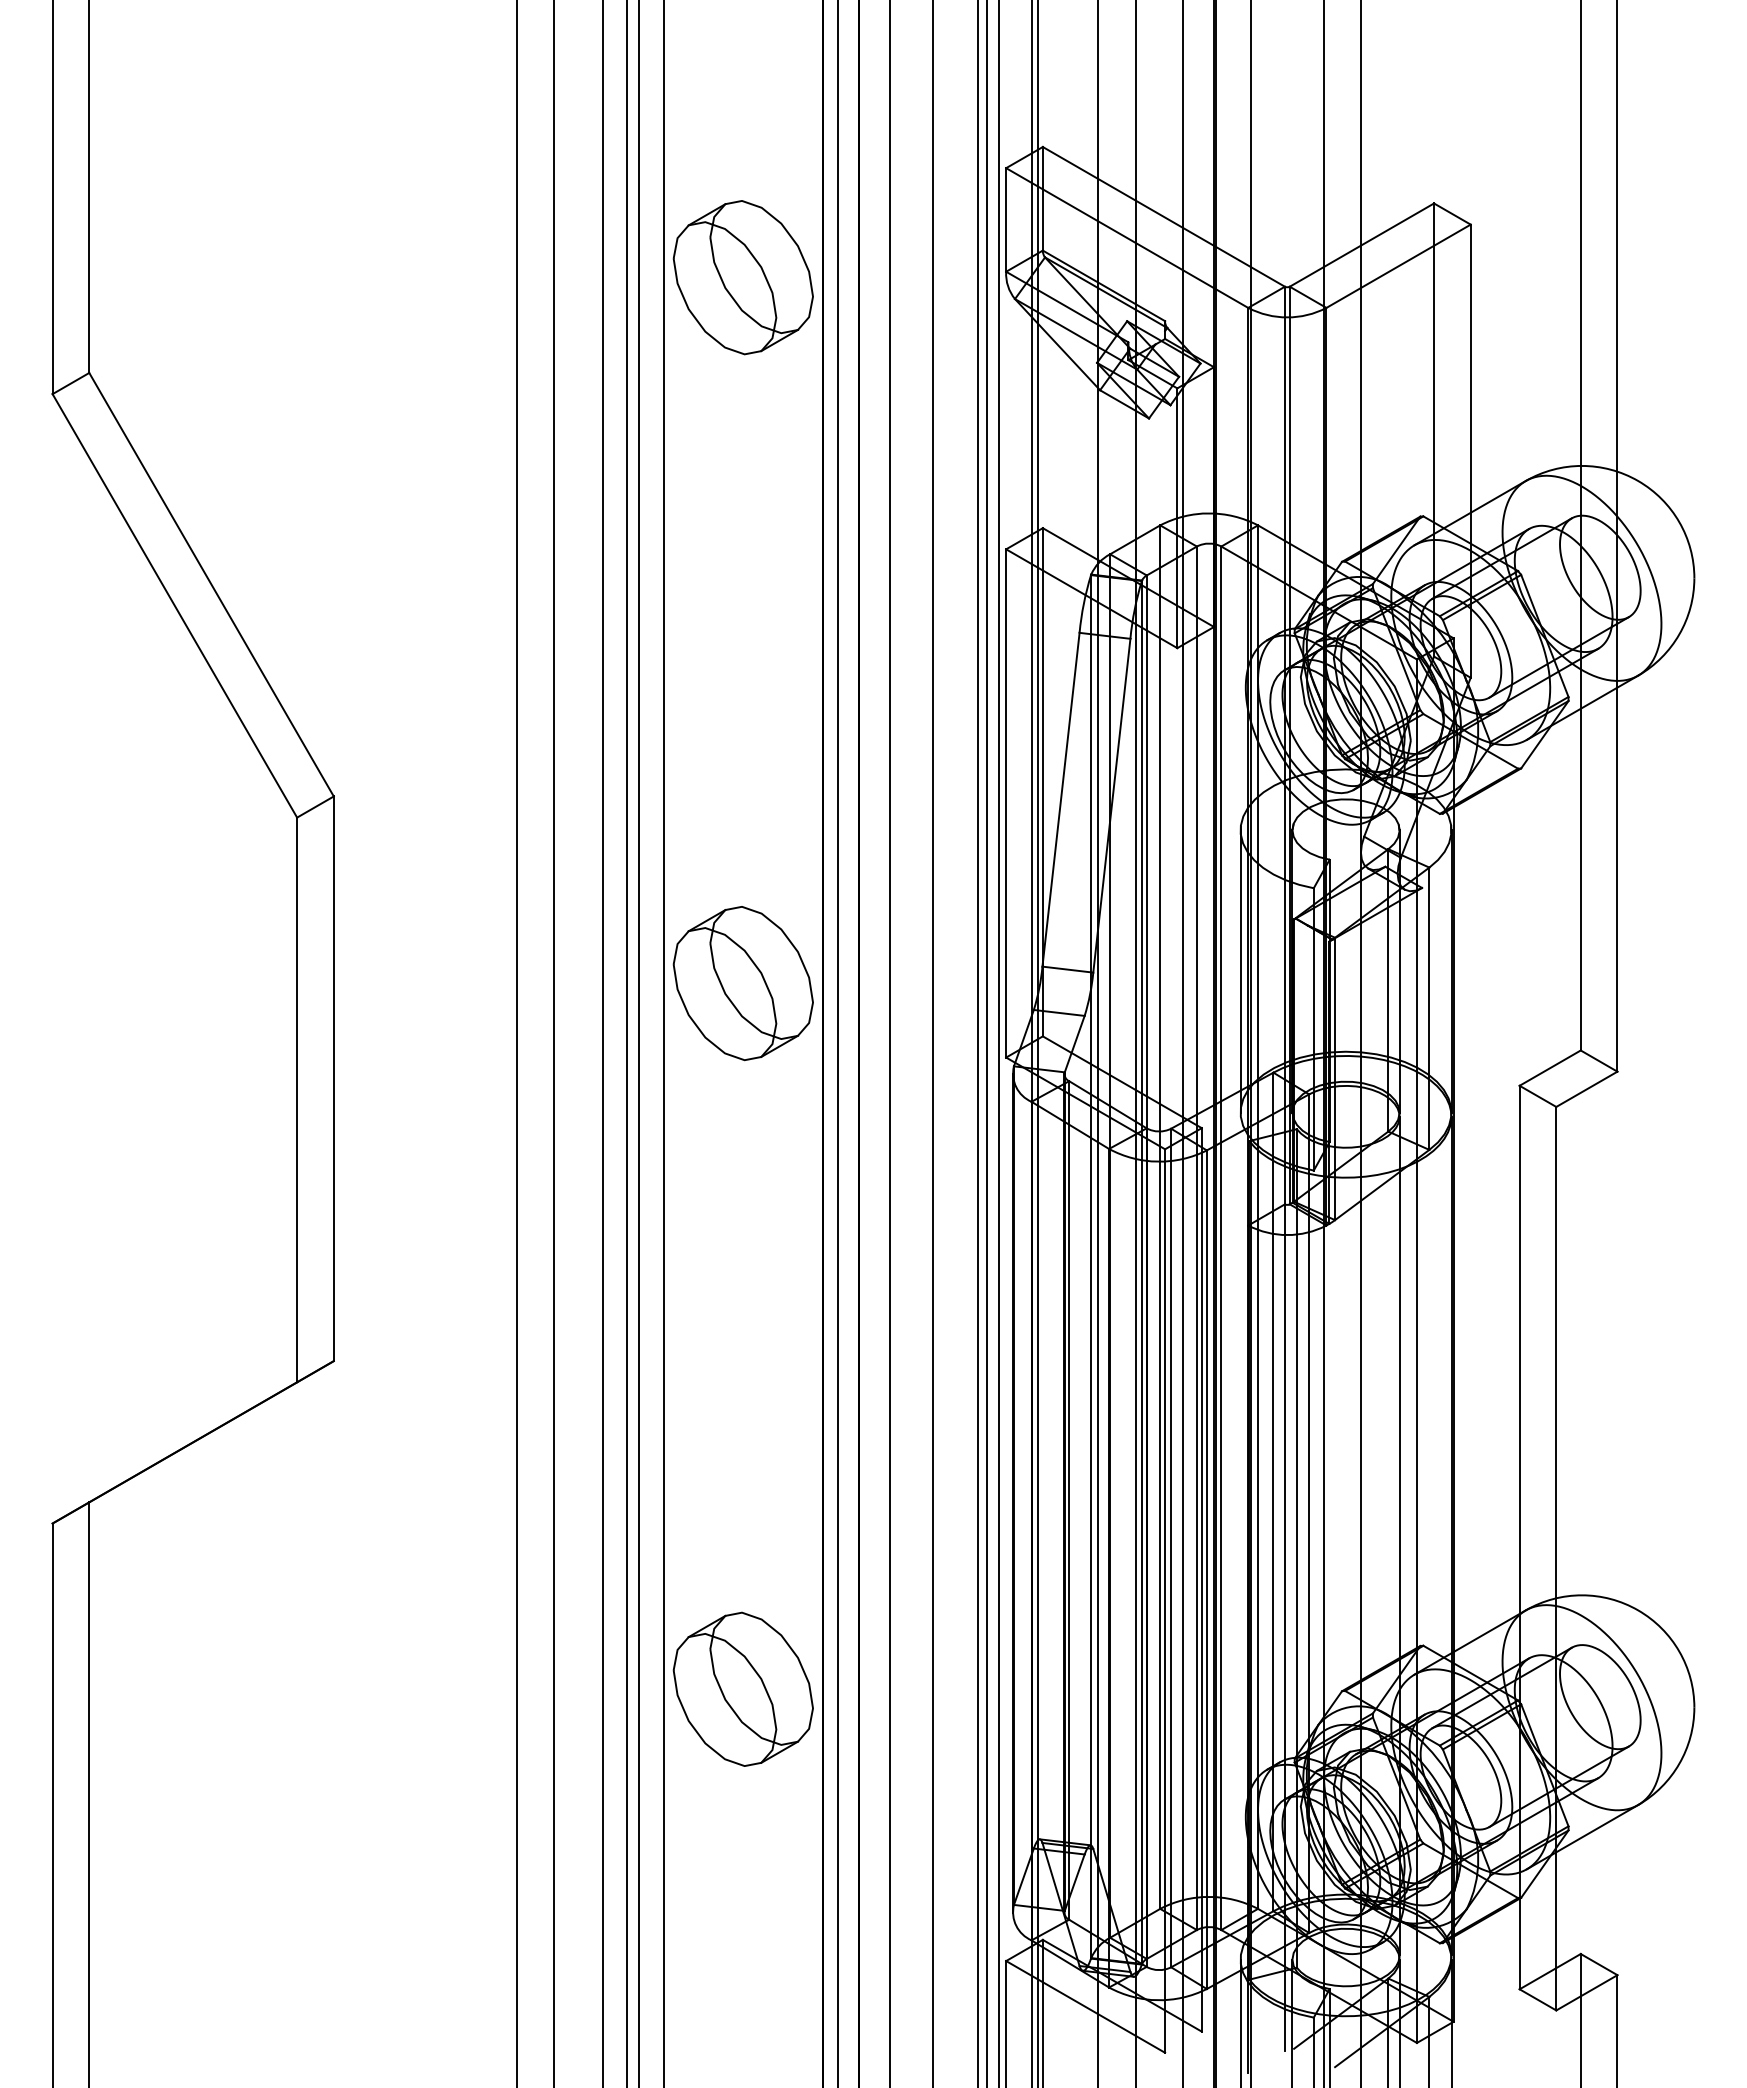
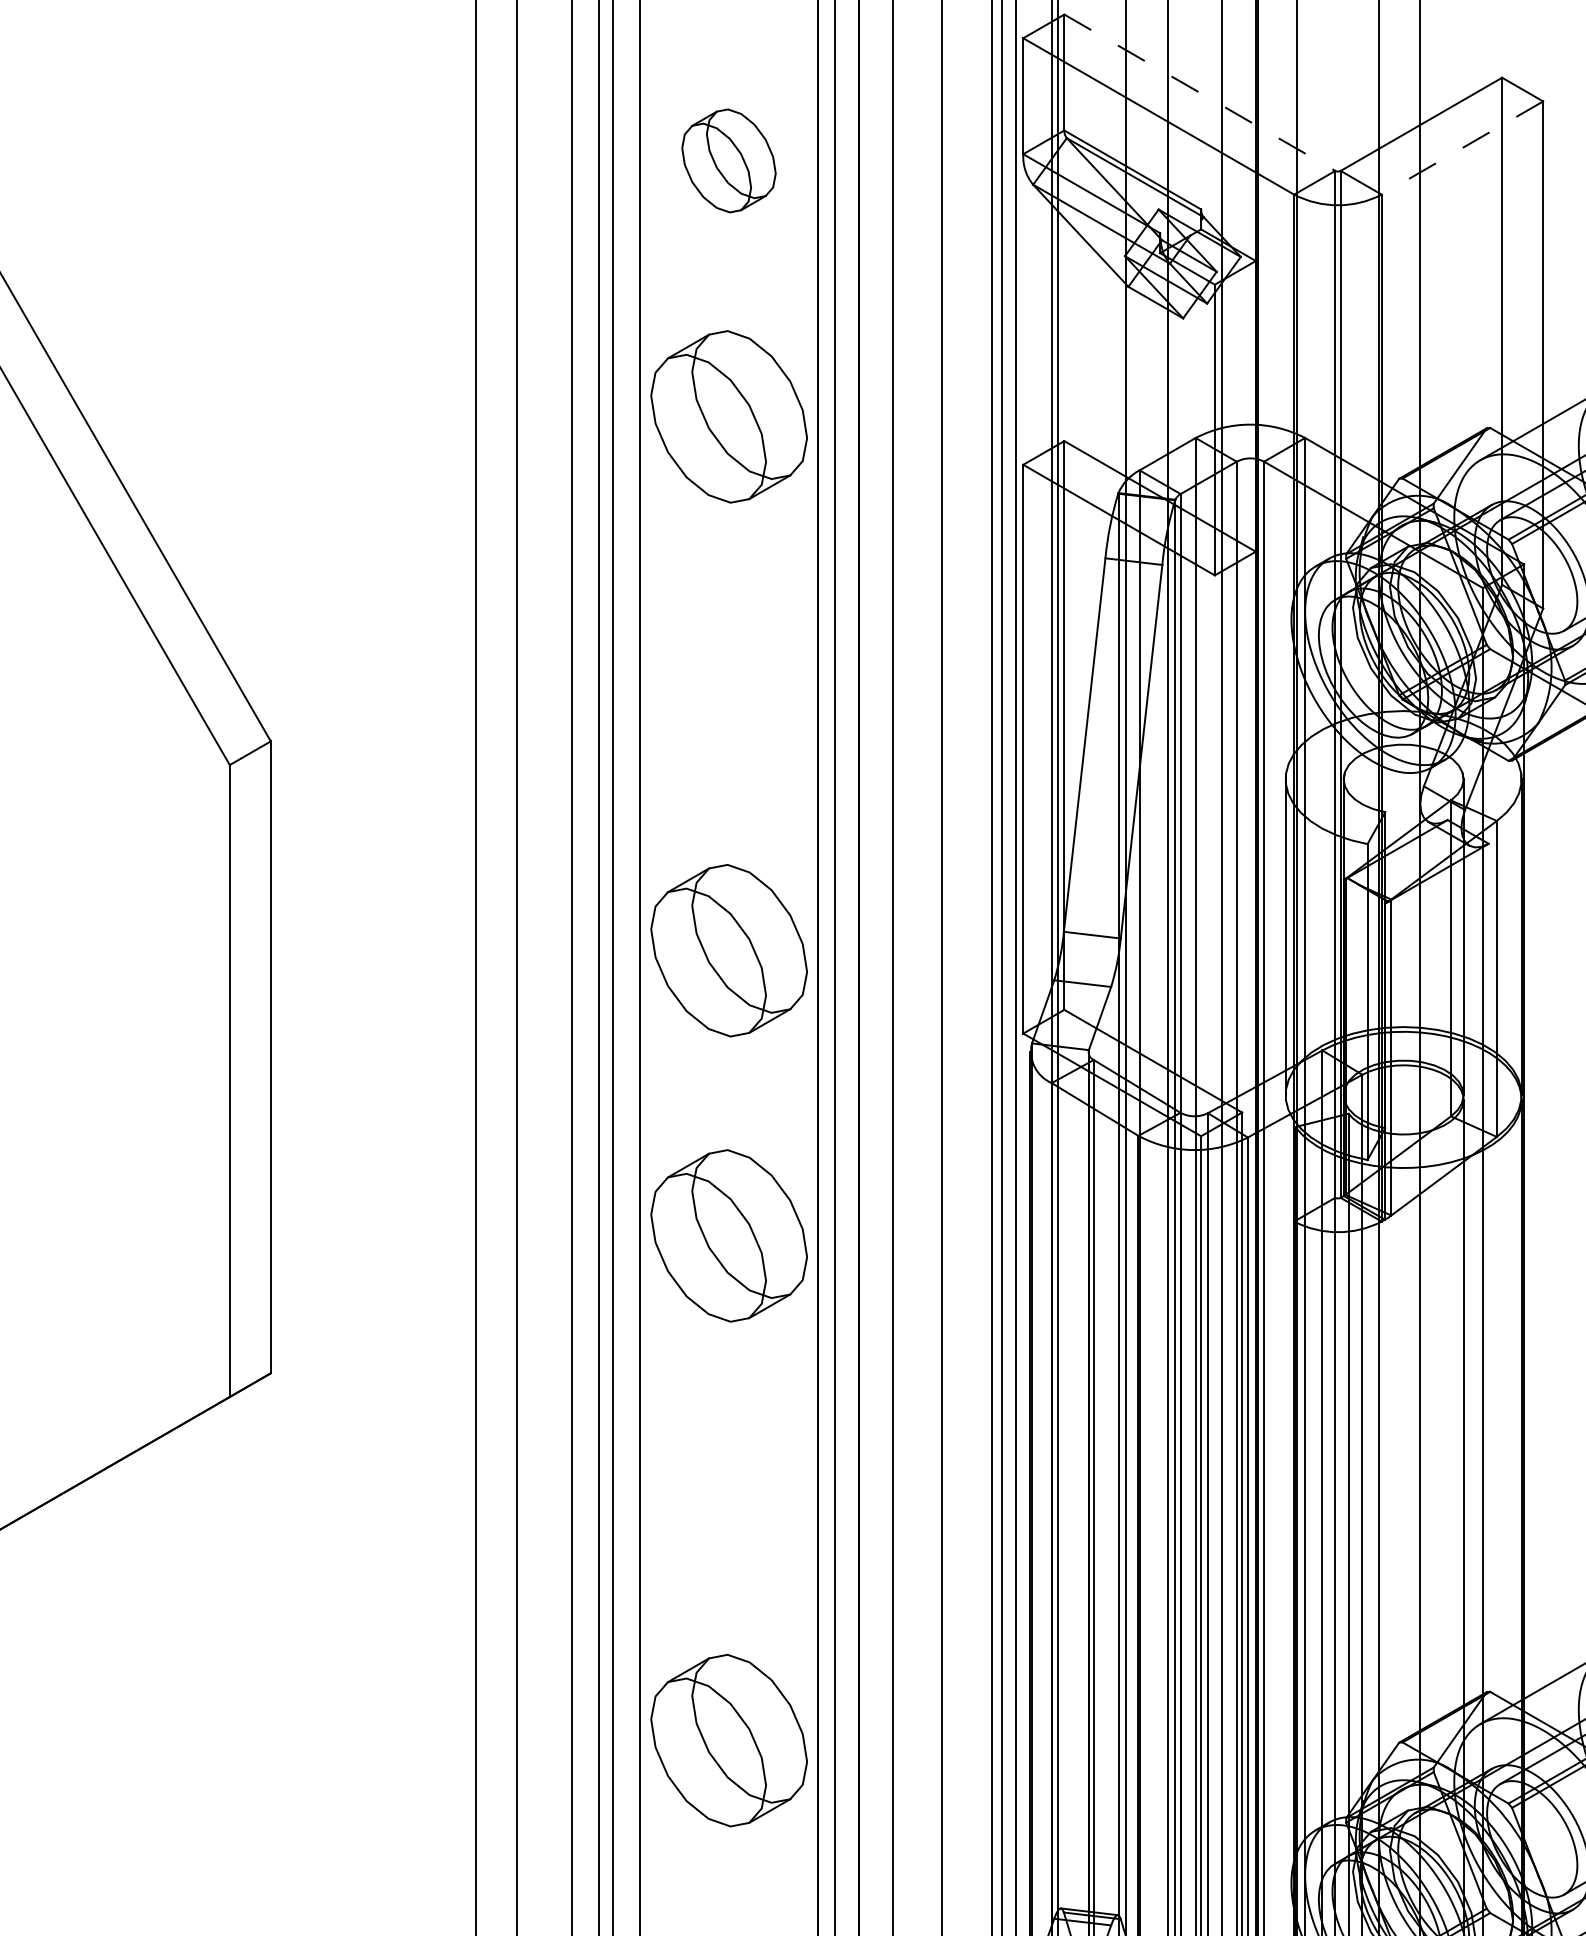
line: (1163, 216) -> (1199, 92), solid -> dashed
line: (1398, 266) -> (1462, 148), solid -> dashed
part: (742, 277) -> (728, 160), size x0.6
part: (742, 506) -> (728, 416), added
part: (742, 1237) -> (728, 1234), added

